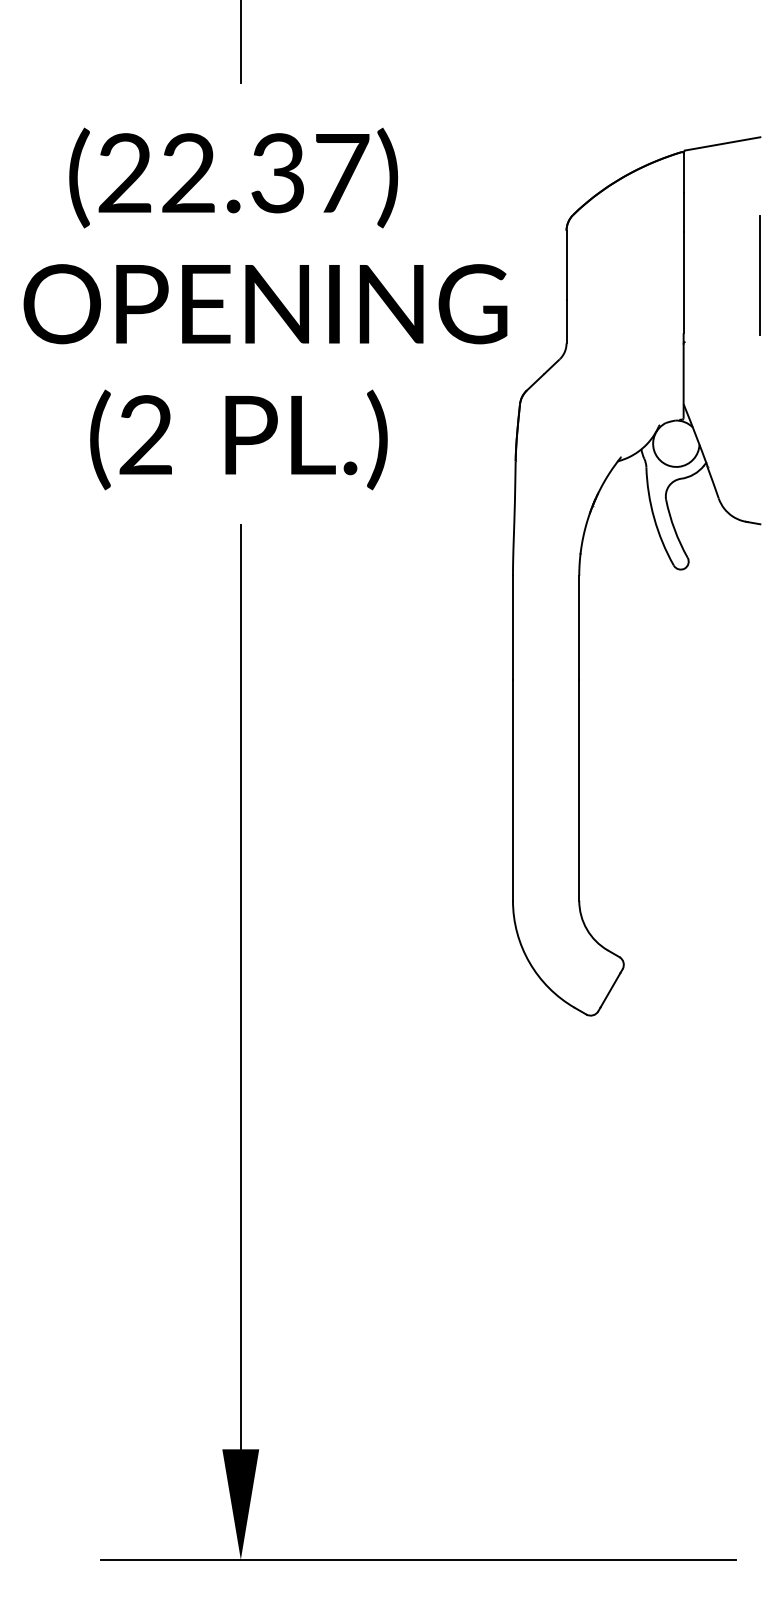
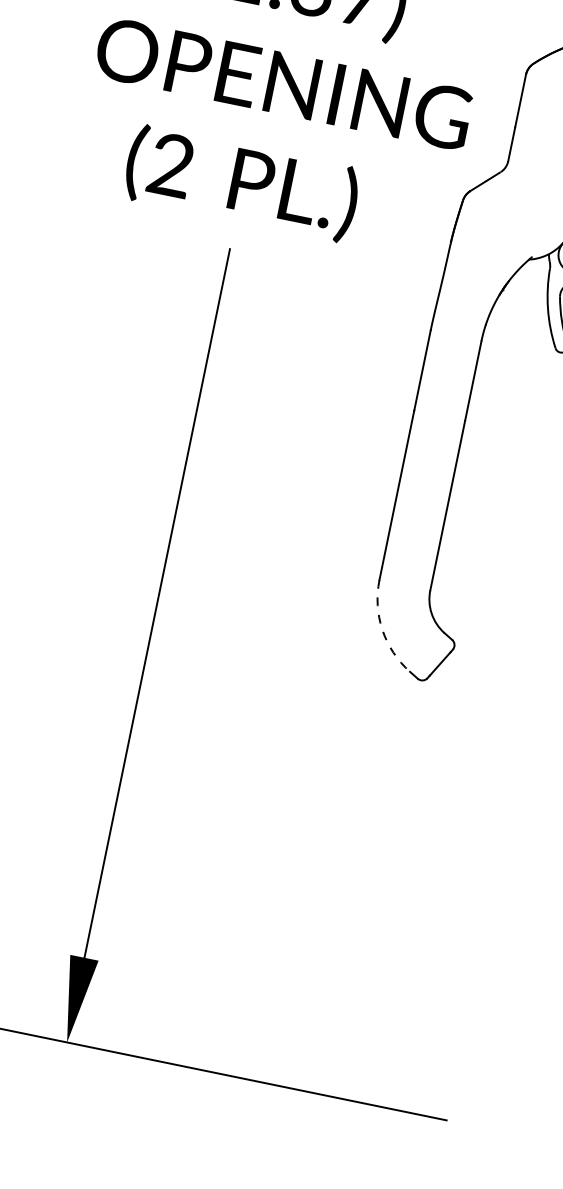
arc: (529, 962) -> (382, 629), solid -> dashed

